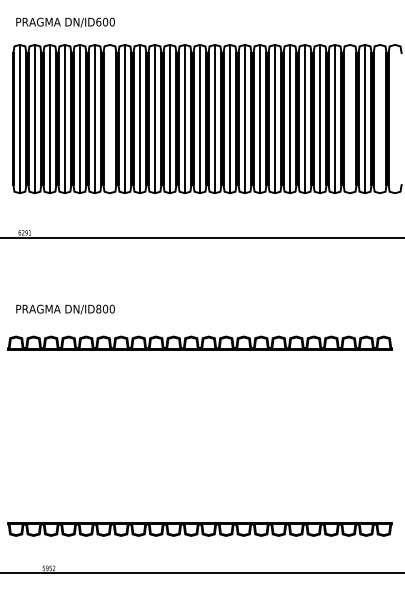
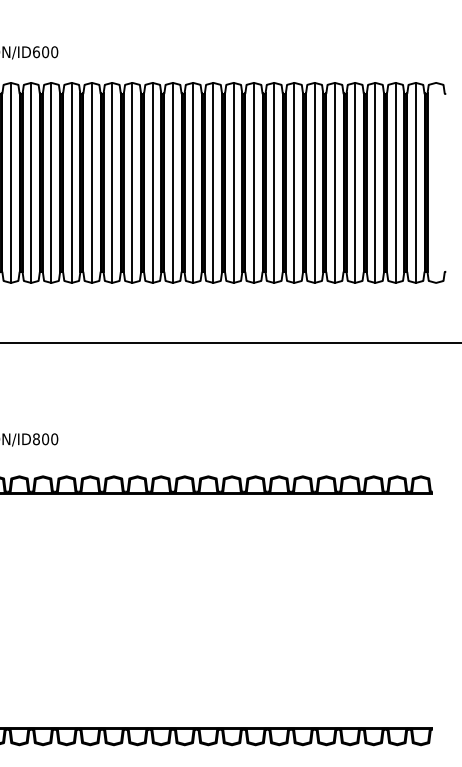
line: (109, 118) -> (50, 182), added
line: (350, 118) -> (375, 182), added
line: (380, 118) -> (416, 182), added

